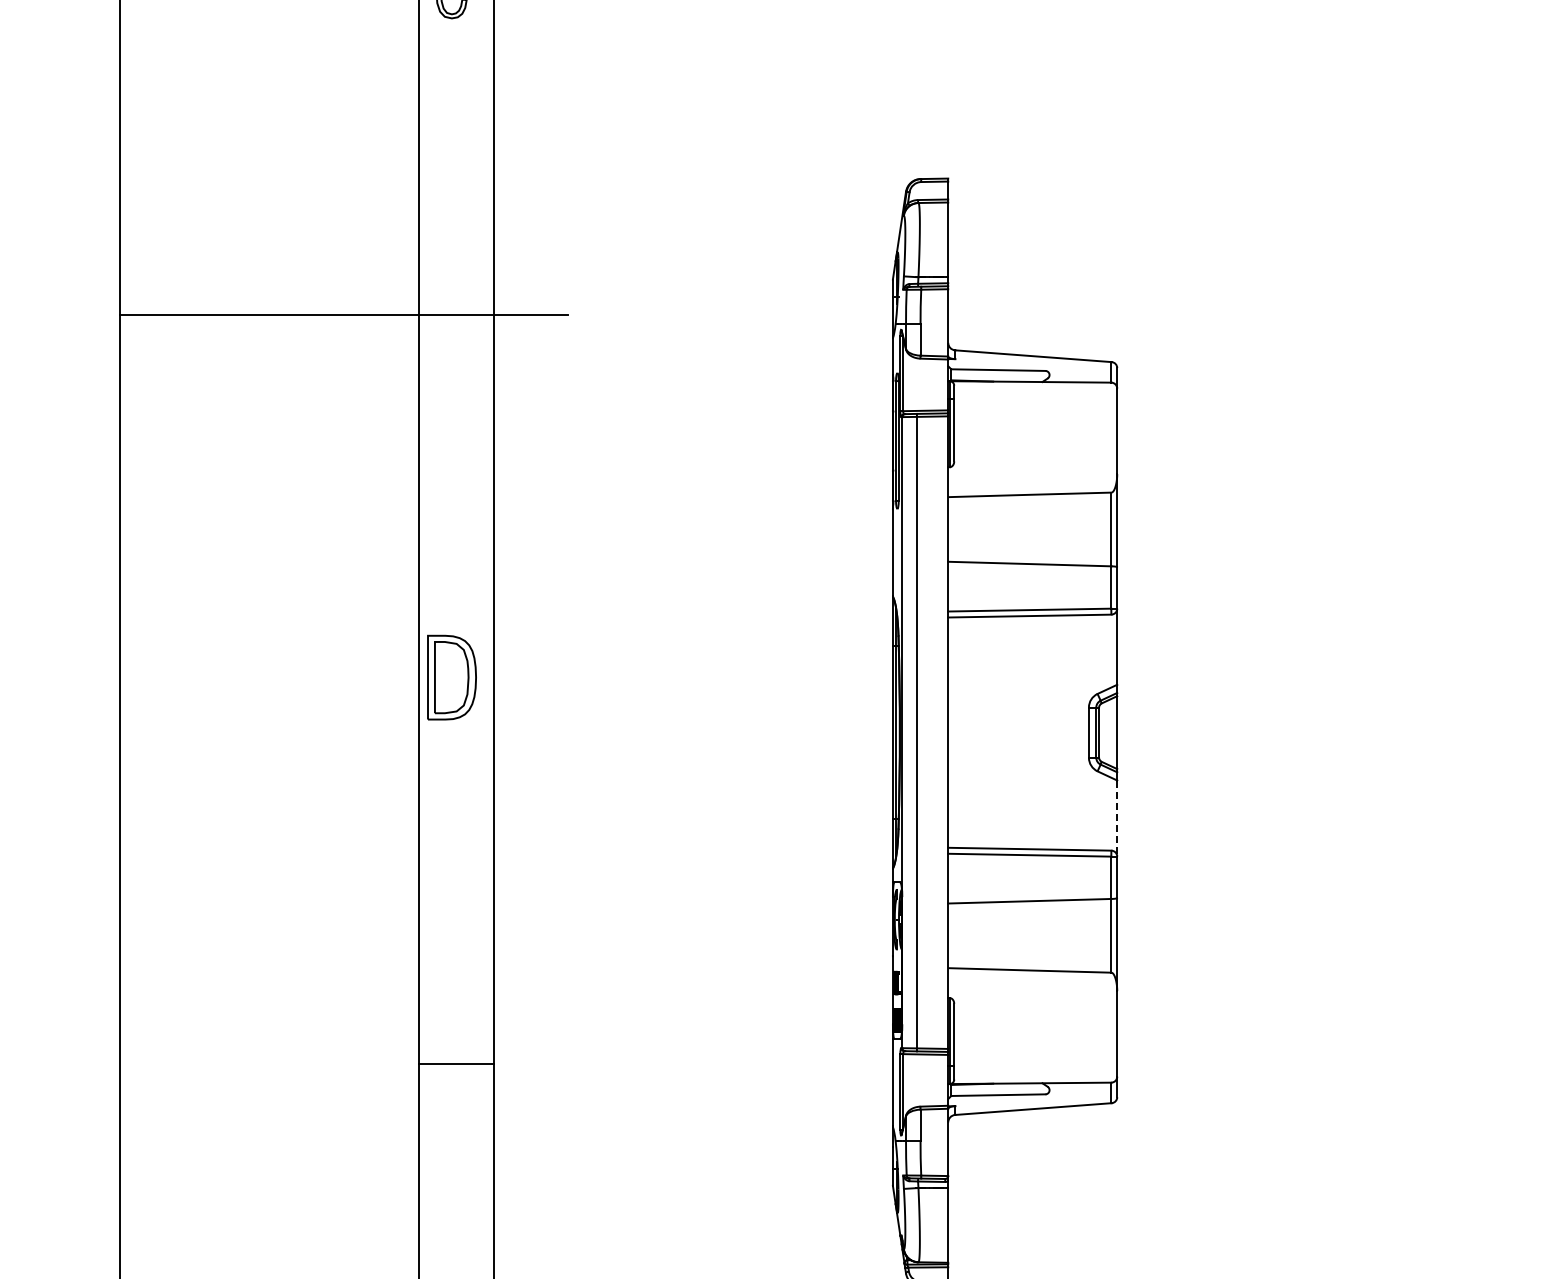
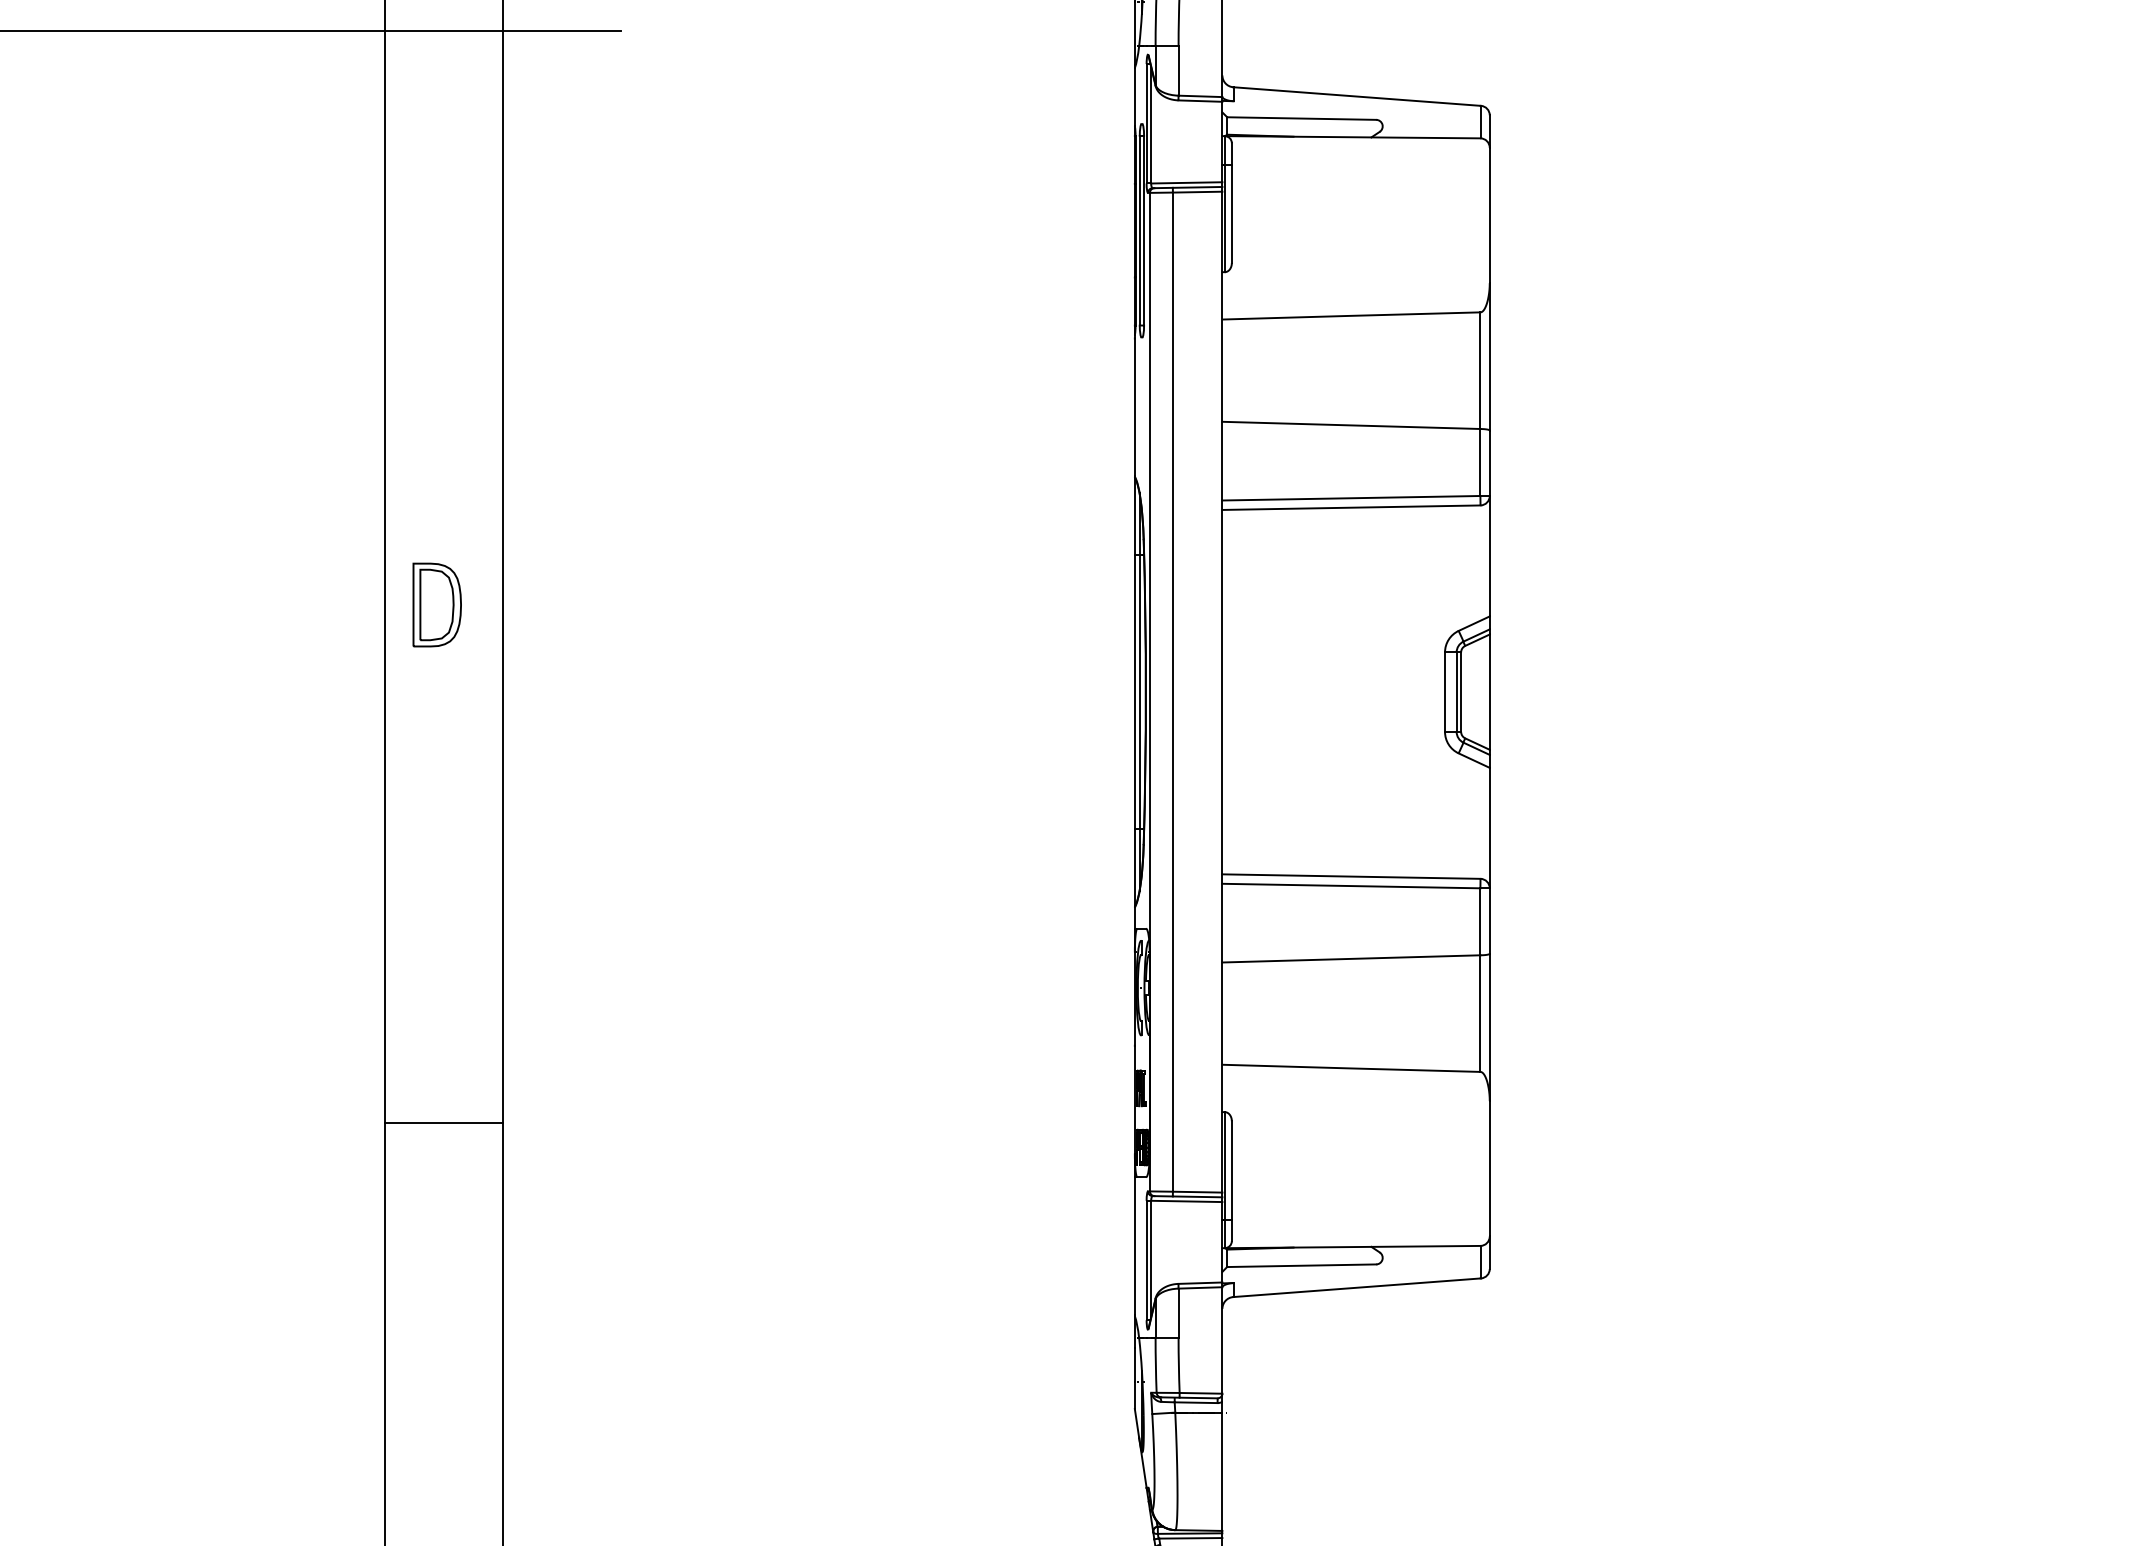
part: (451, 677) -> (436, 604), size x0.62
line: (1117, 819) -> (1490, 829), dashed -> solid
line: (455, 1064) -> (442, 1123), moved

